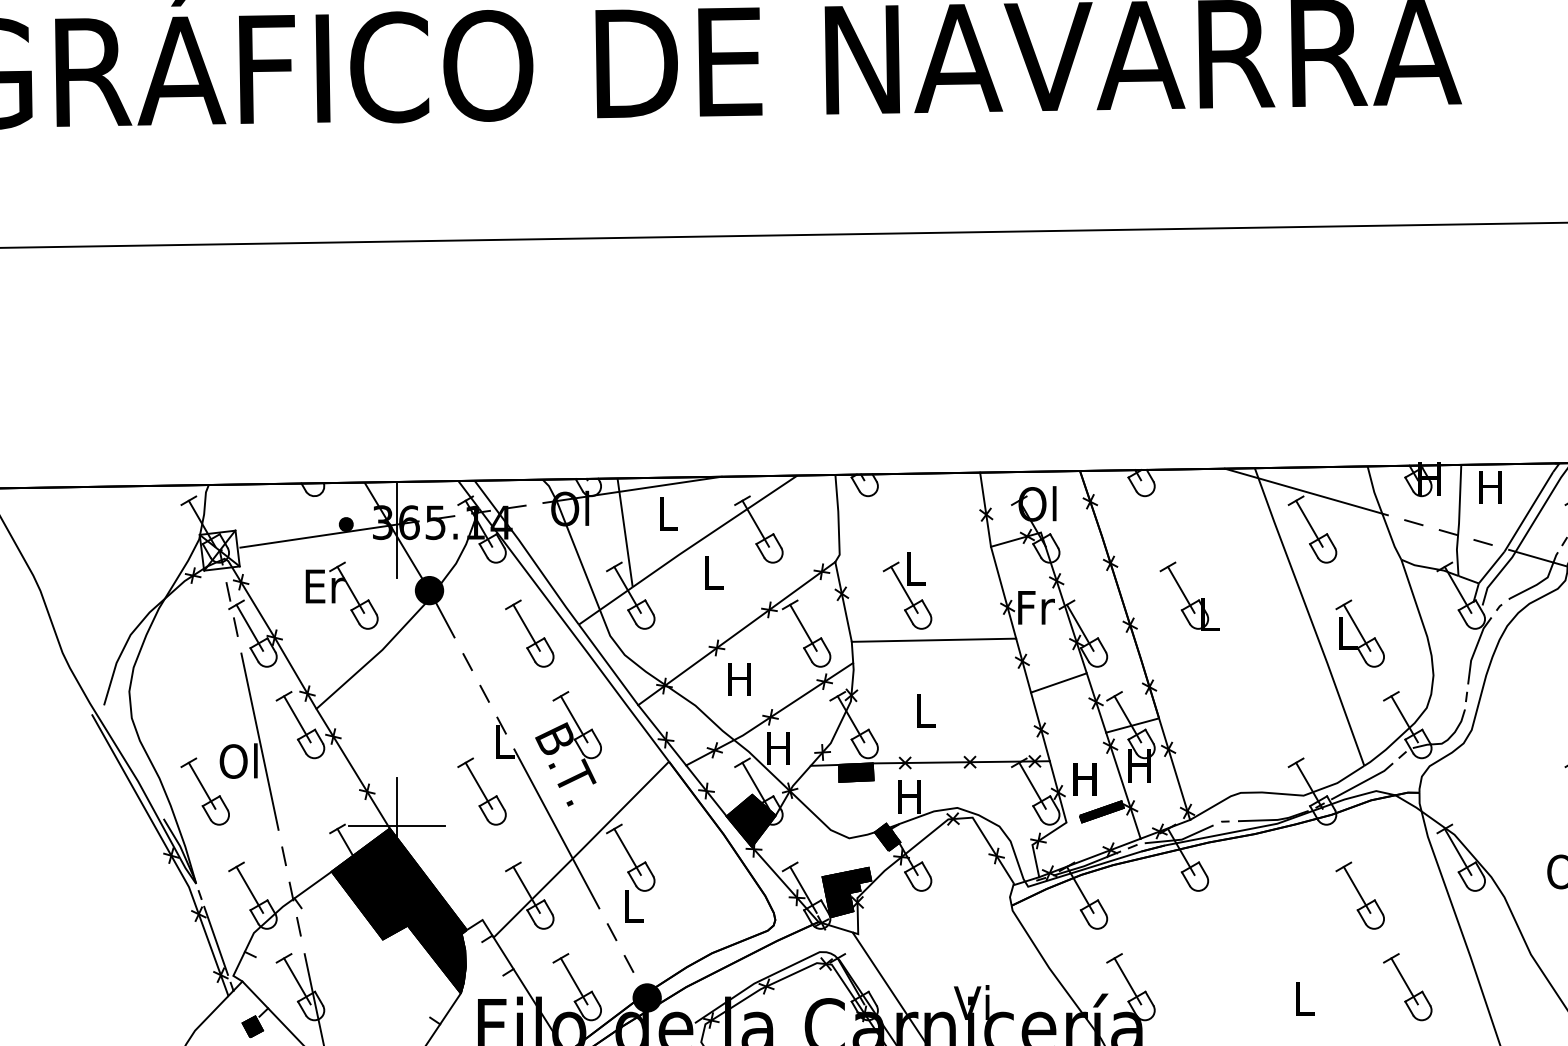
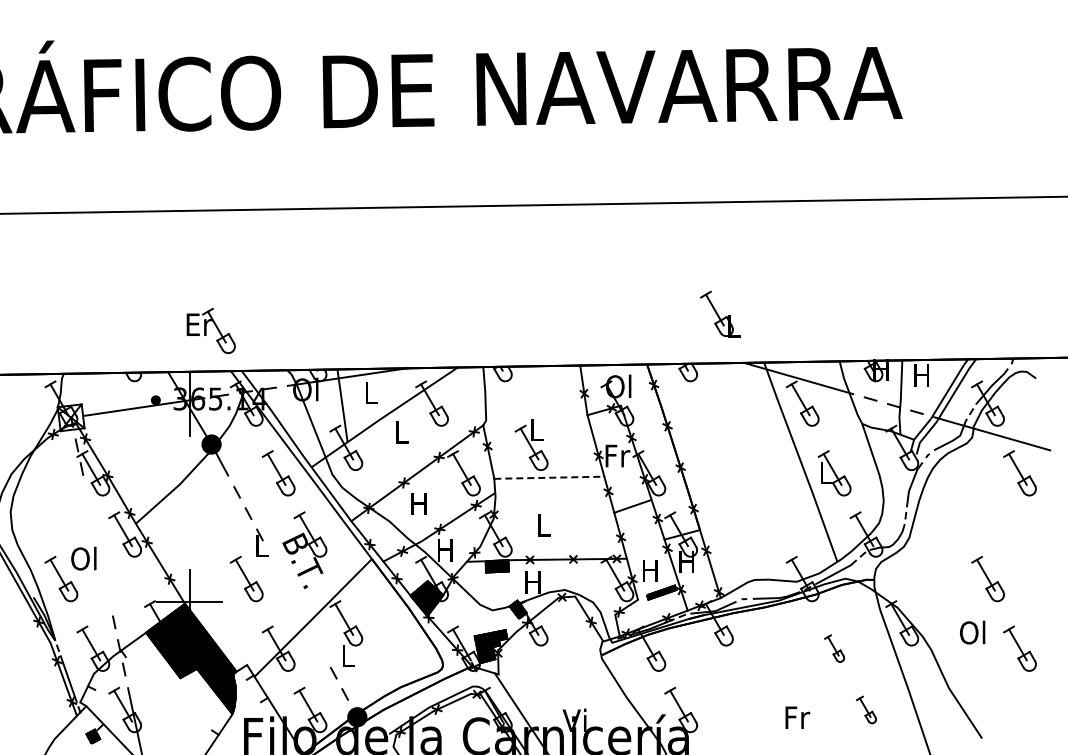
part: (341, 595) -> (210, 330), moved
part: (1189, 595) -> (720, 313), moved
line: (934, 639) -> (549, 477), solid -> dashed
line: (259, 741) -> (97, 545), removed
line: (556, 828) -> (296, 603), removed
part: (1359, 895) -> (834, 648), size x0.6
part: (1407, 986) -> (866, 709), size x0.6
text: (1304, 998) -> (797, 717), L -> Fr

